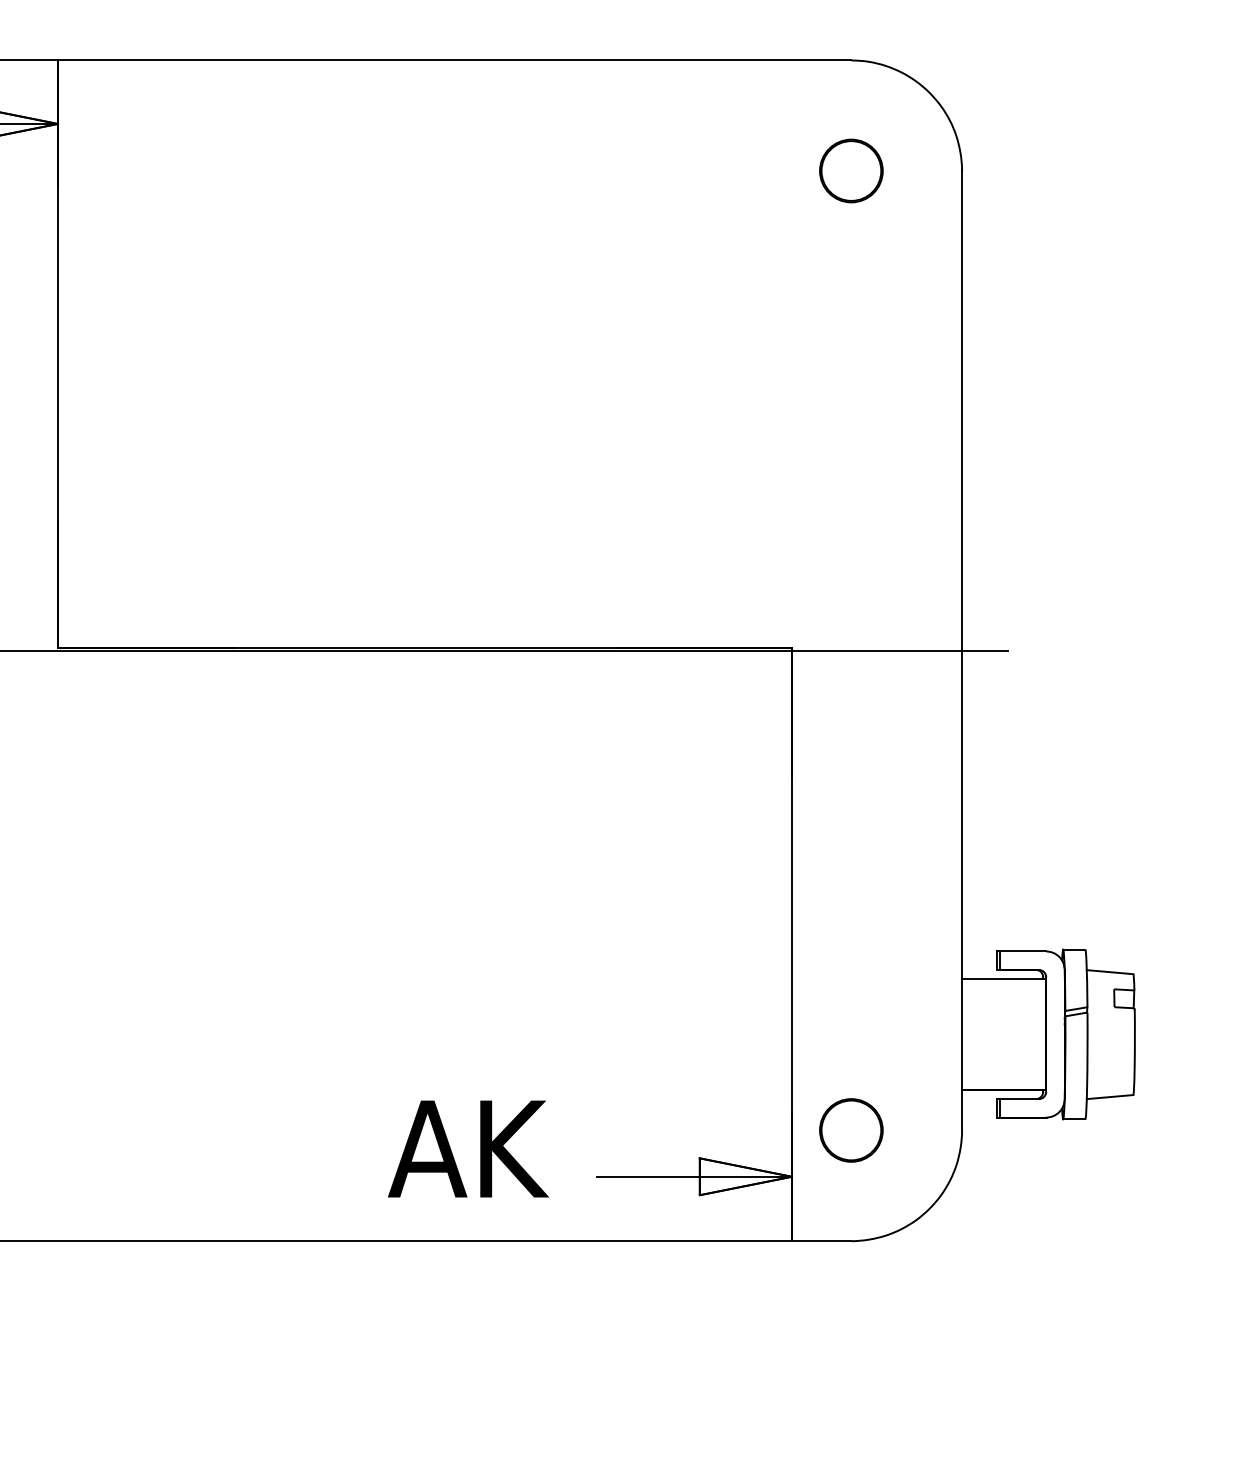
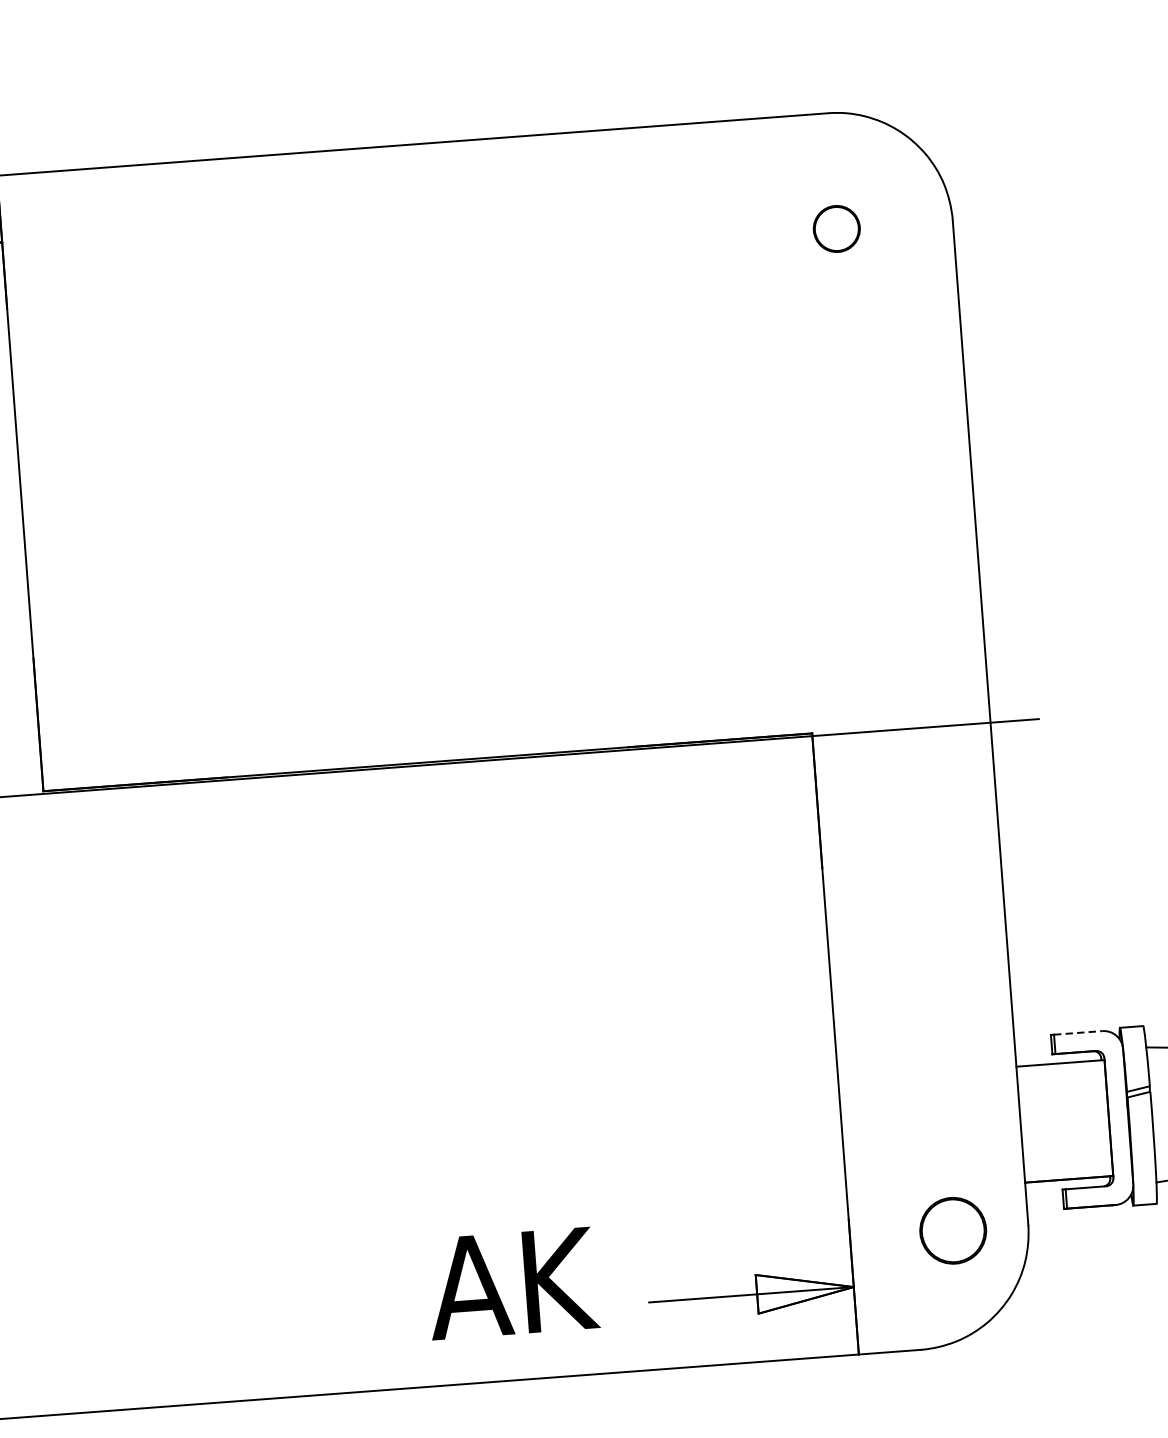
part: (851, 170) -> (836, 228), size x0.7
line: (1023, 951) -> (1078, 1032), solid -> dashed
circle: (851, 1130) -> (953, 1230), moved

